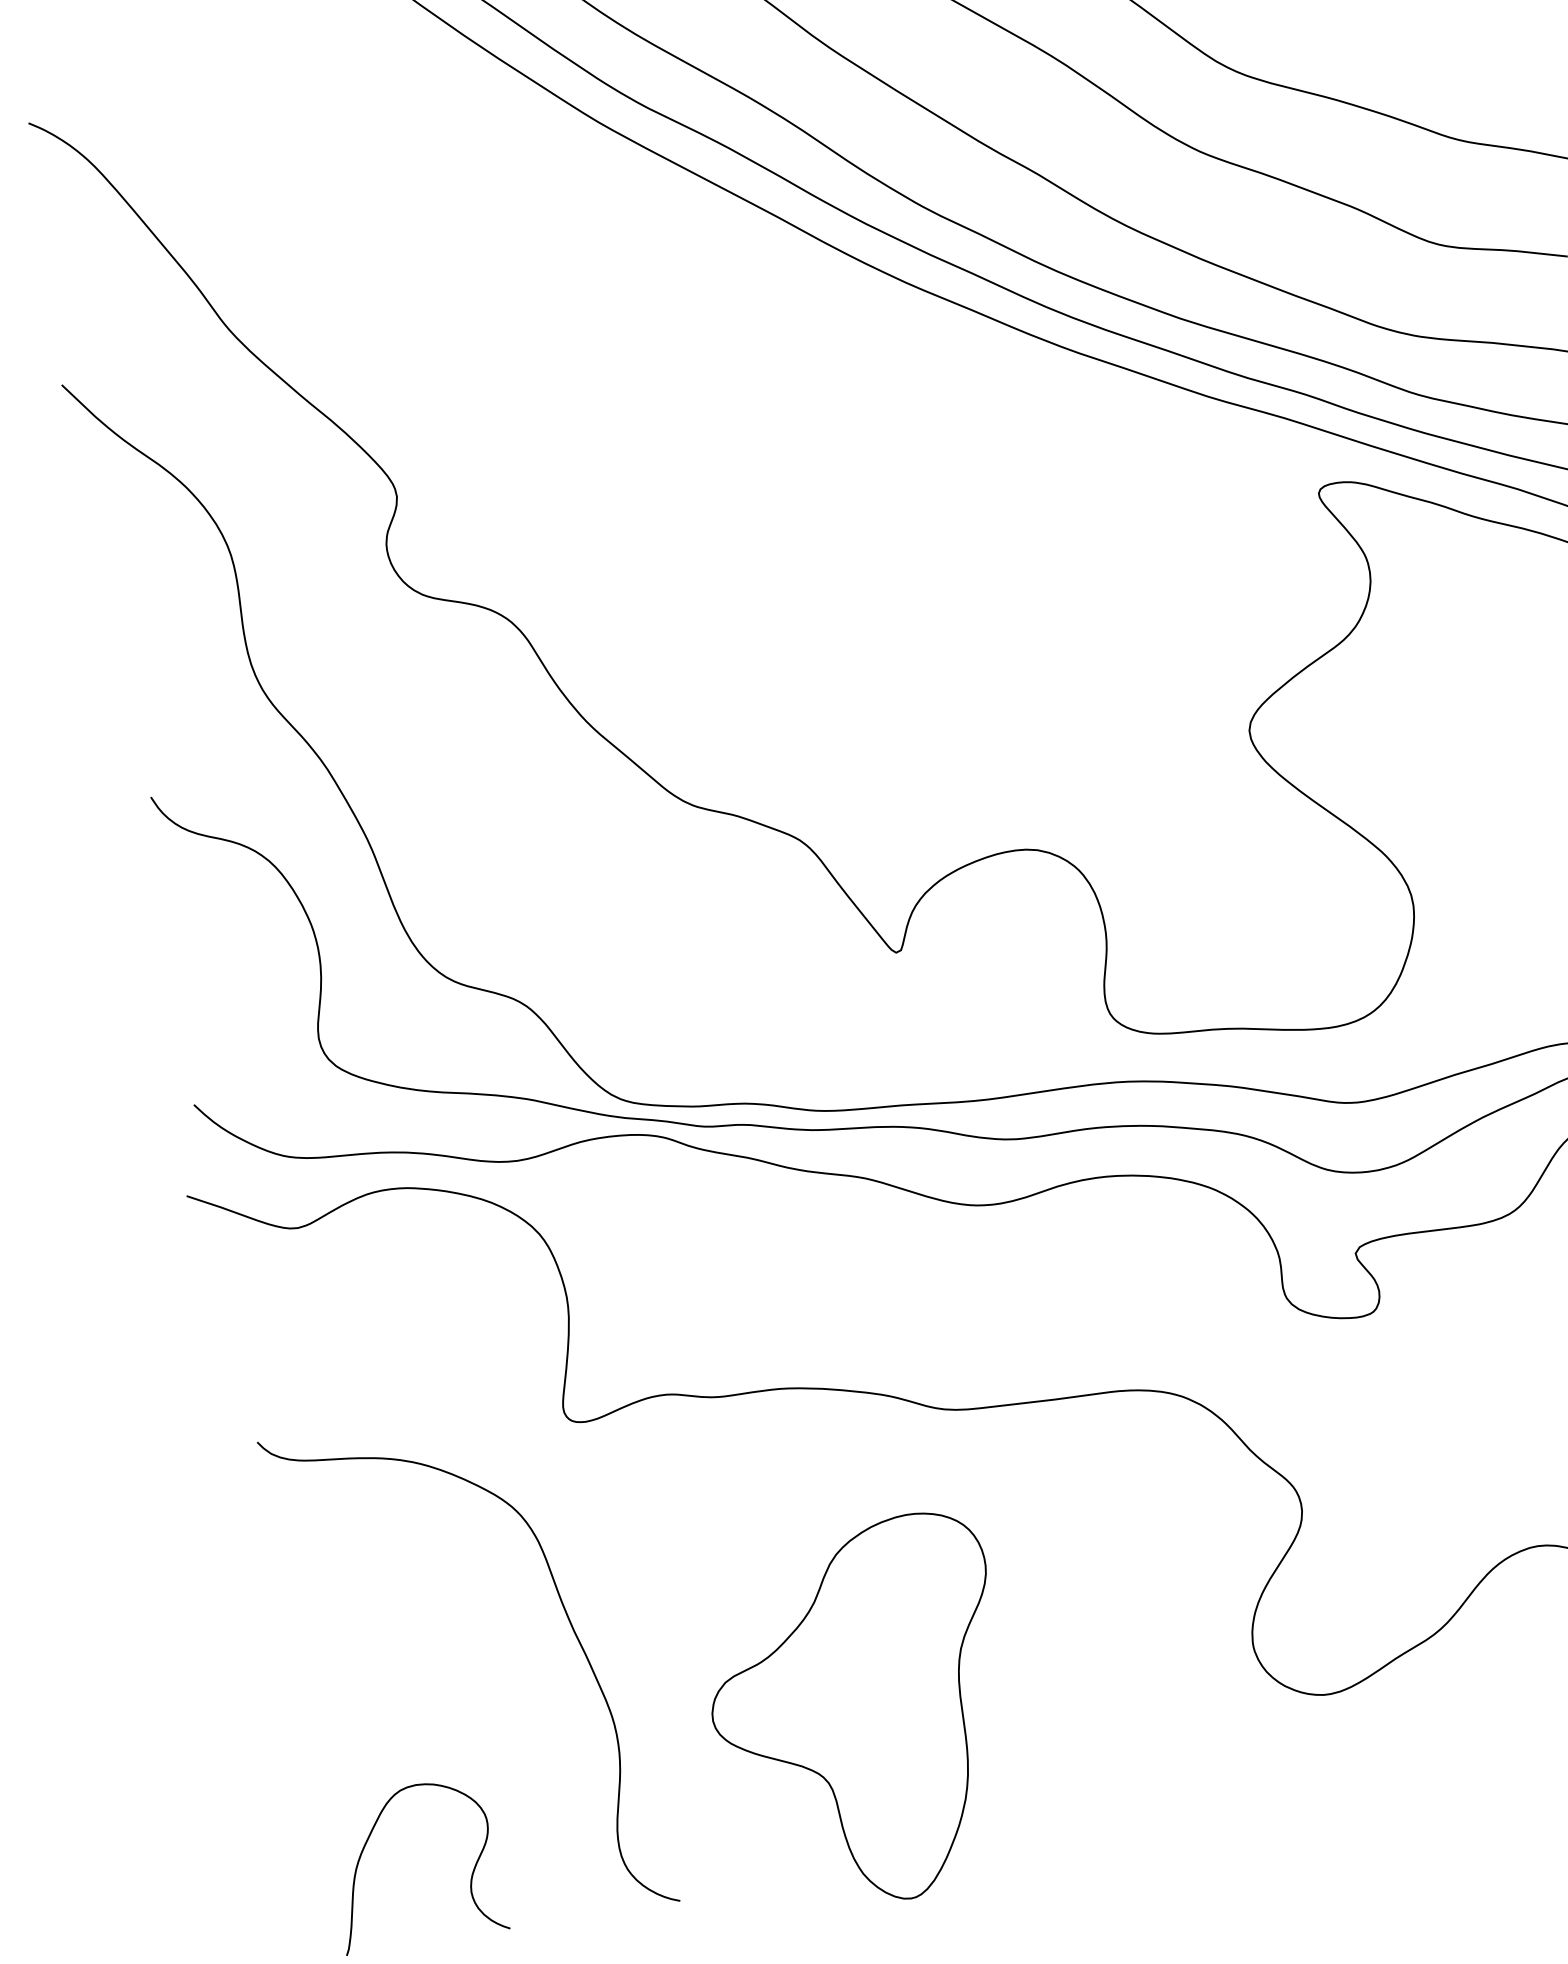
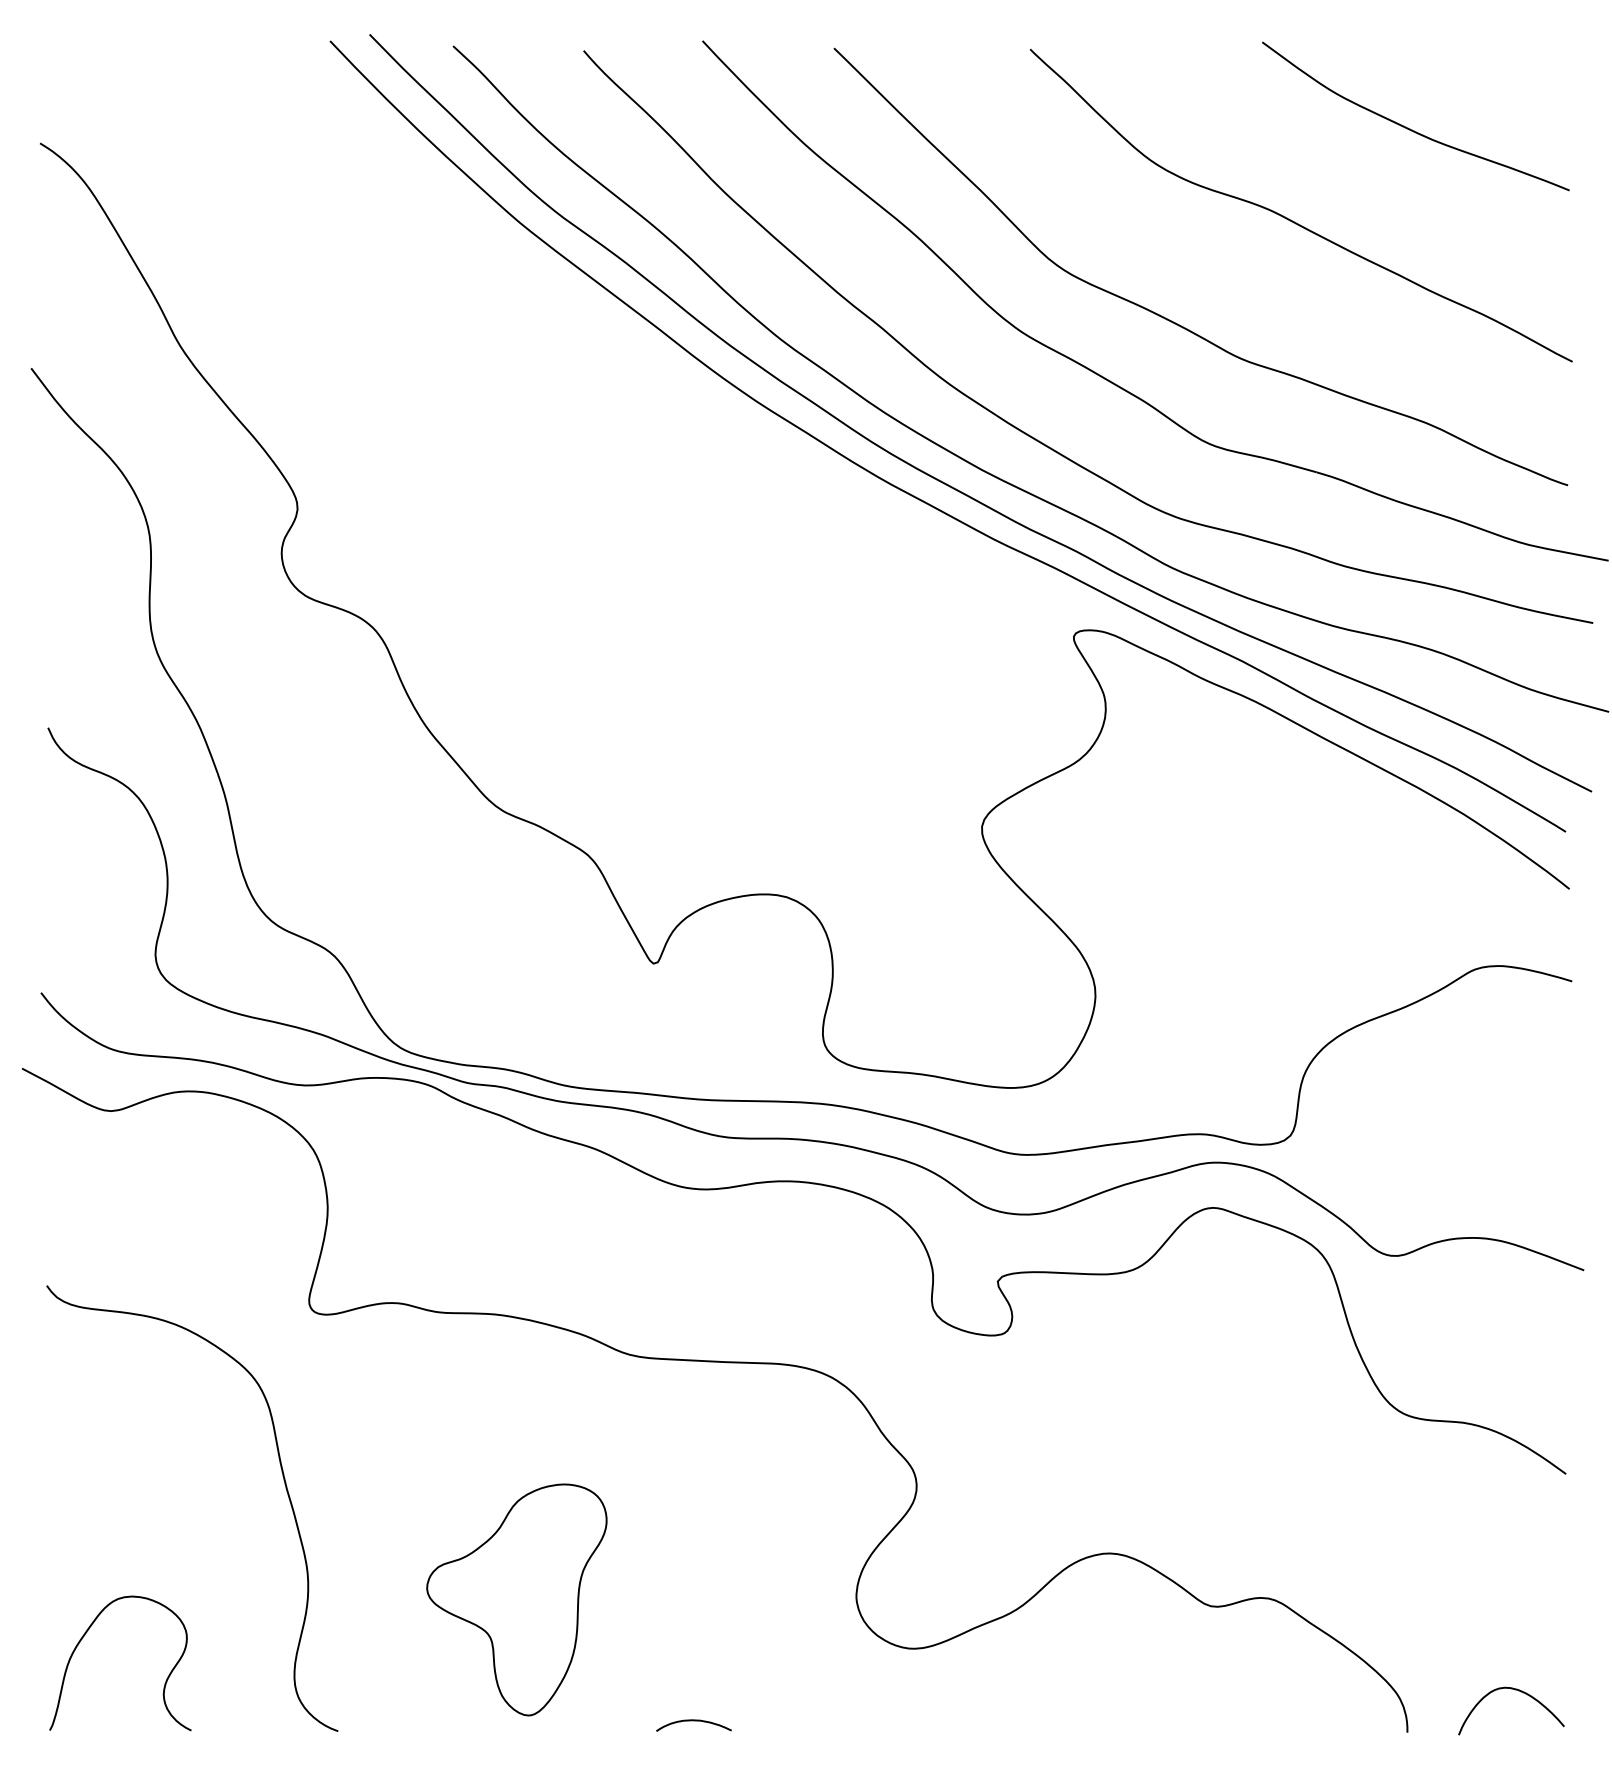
part: (860, 1714) -> (516, 1599), size x0.71
curve: (1088, 1820) -> (693, 1721), added

